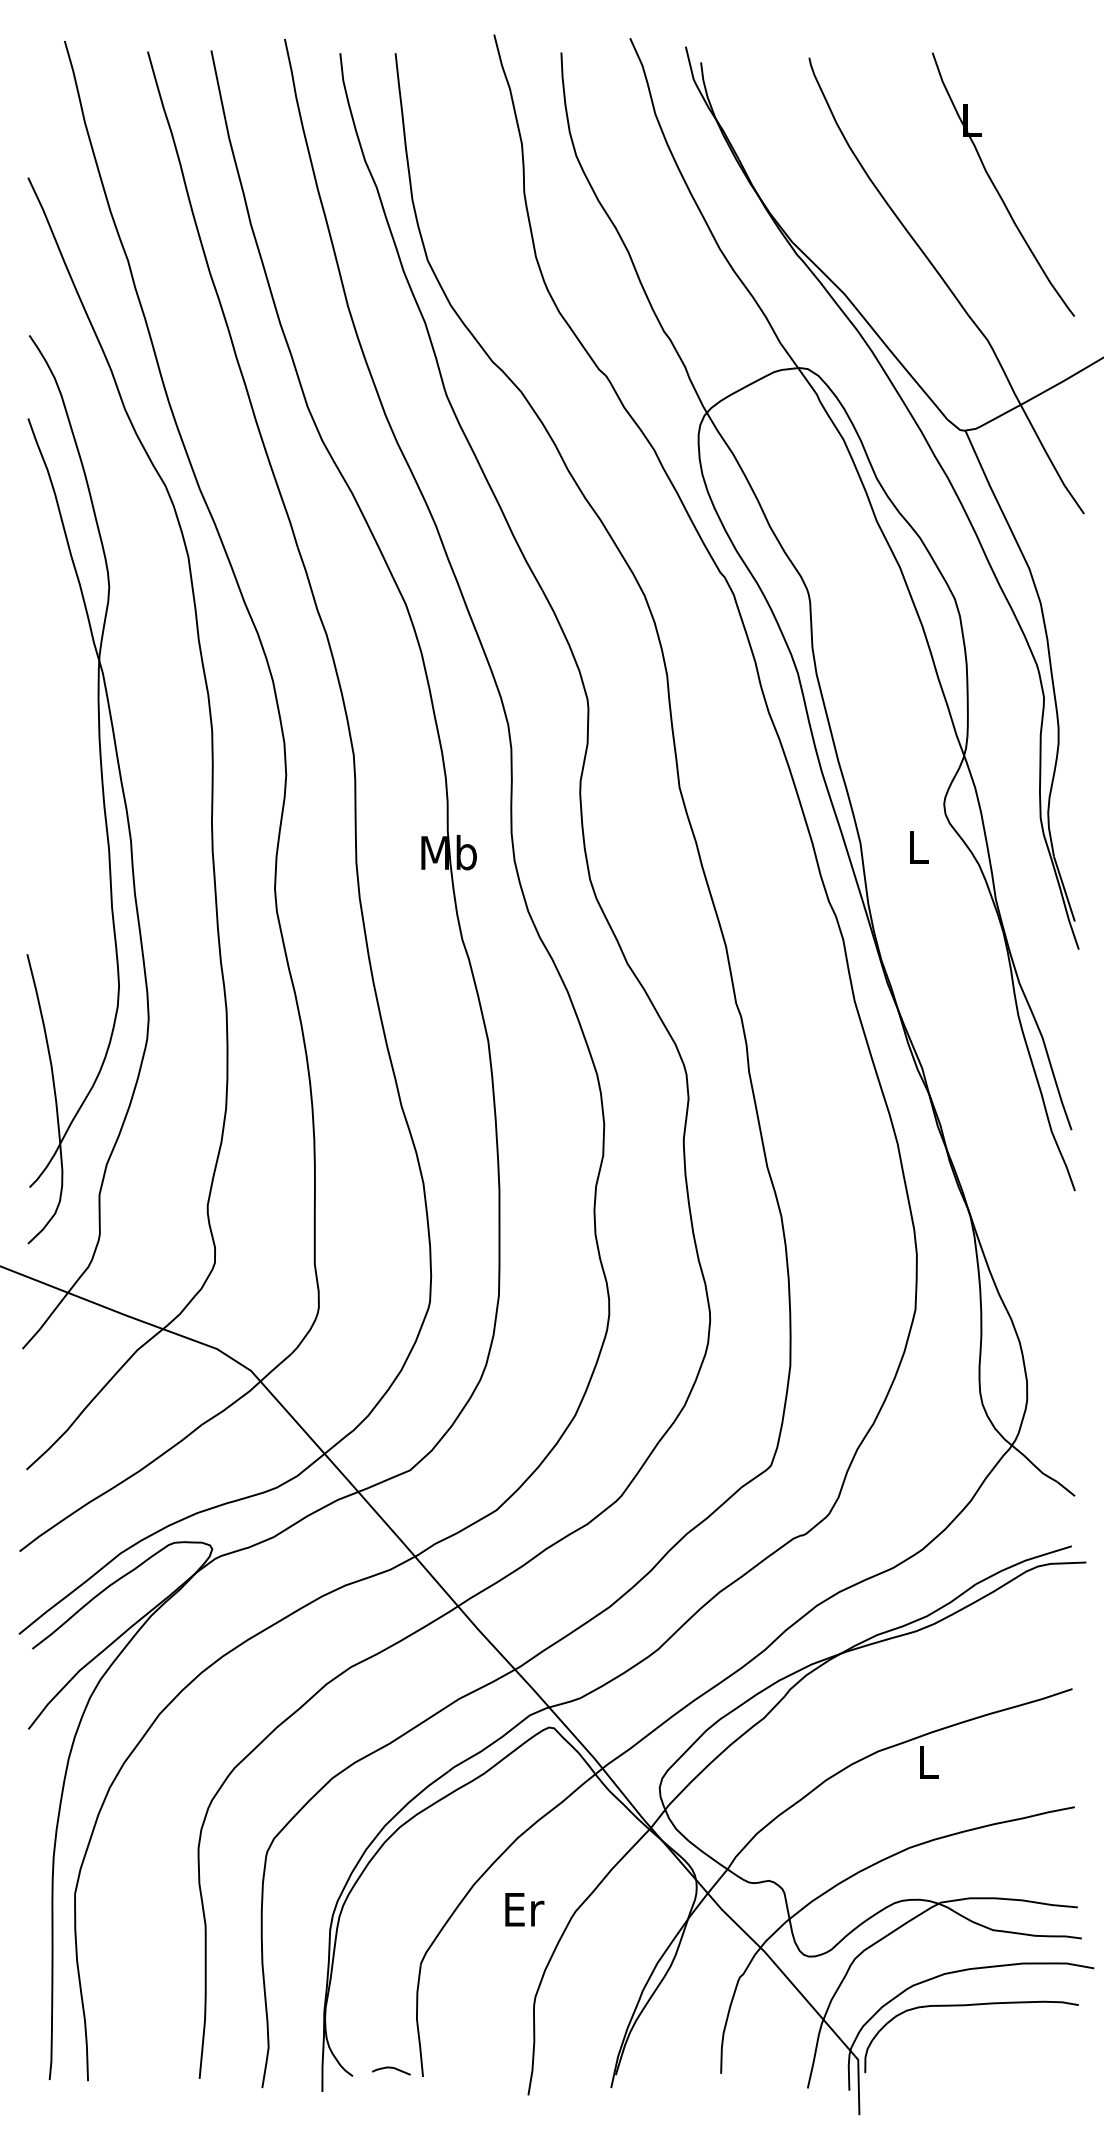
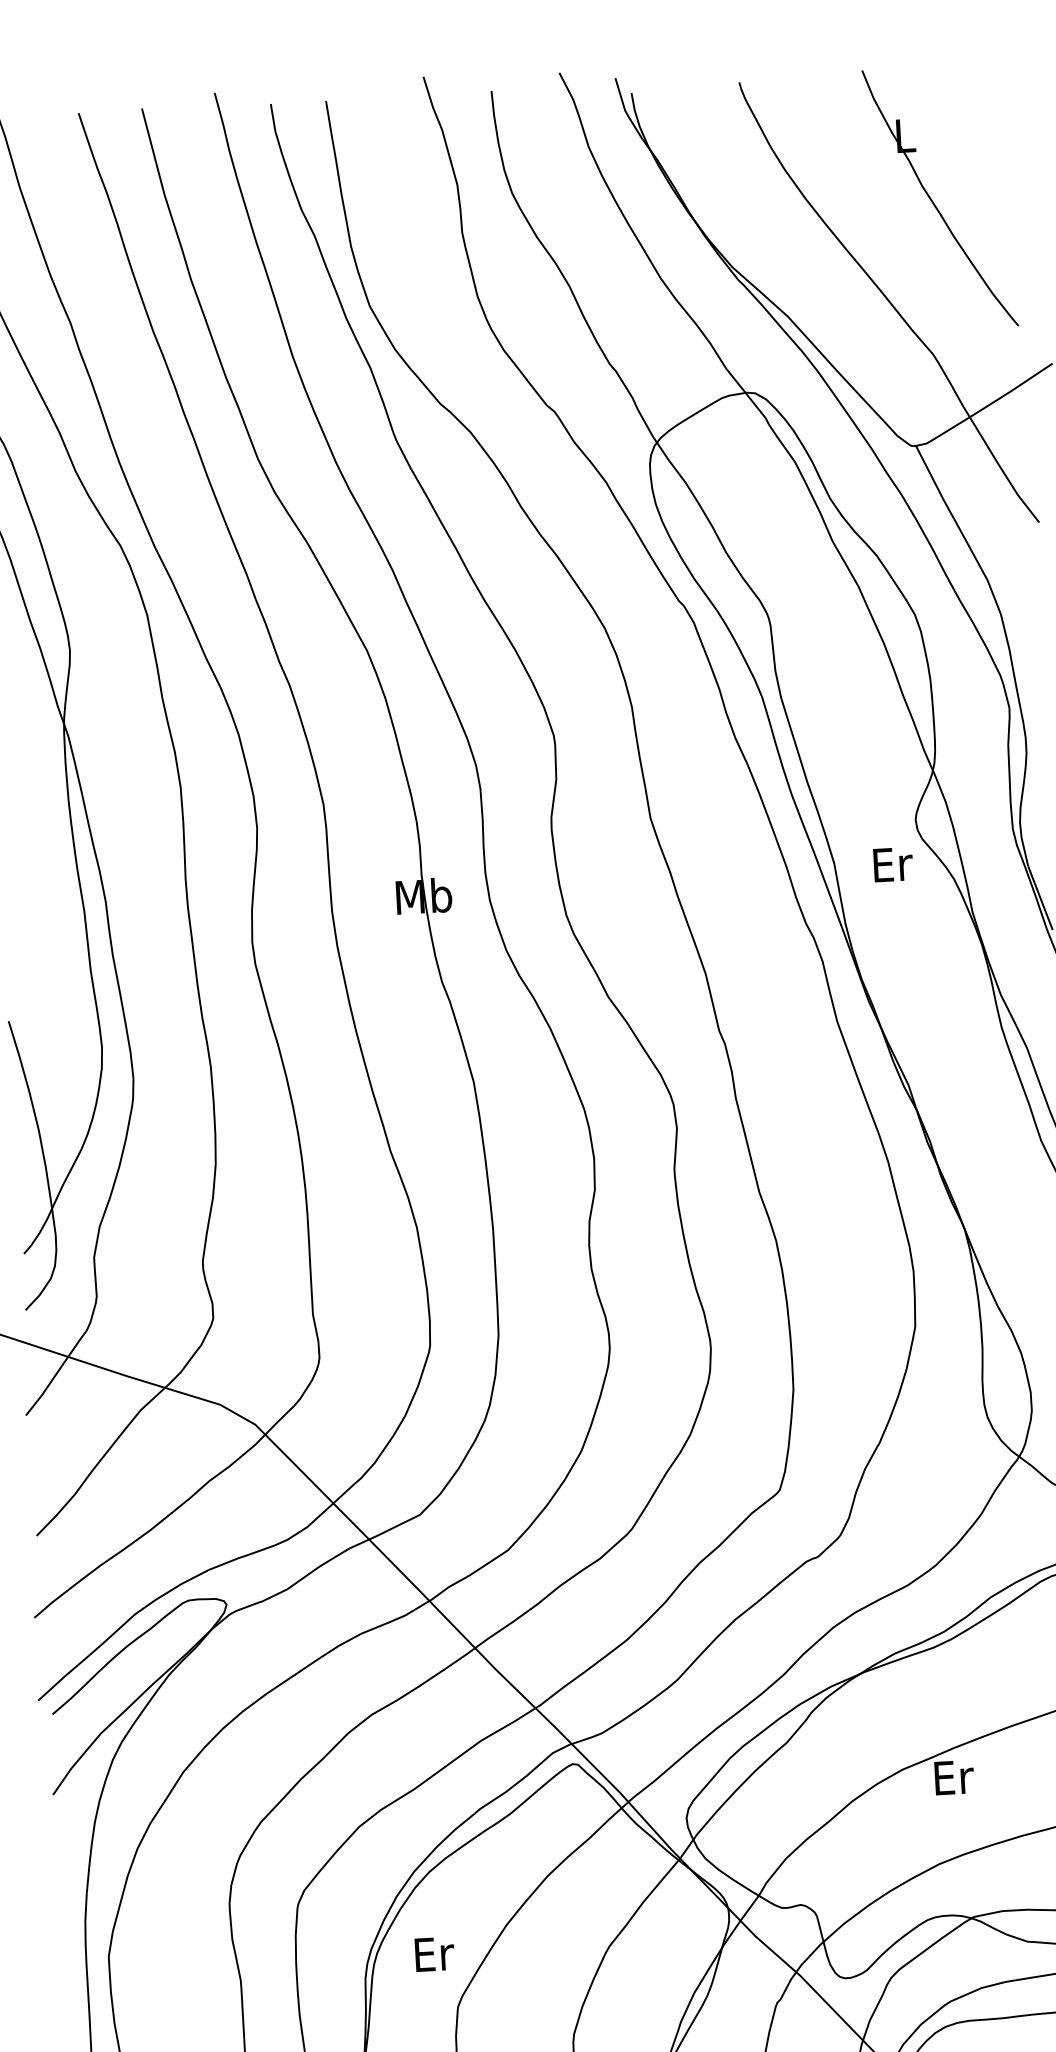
text: (919, 847) -> (893, 864), L -> Er
text: (929, 1761) -> (954, 1776), L -> Er
text: (524, 1909) -> (434, 1954), moved

